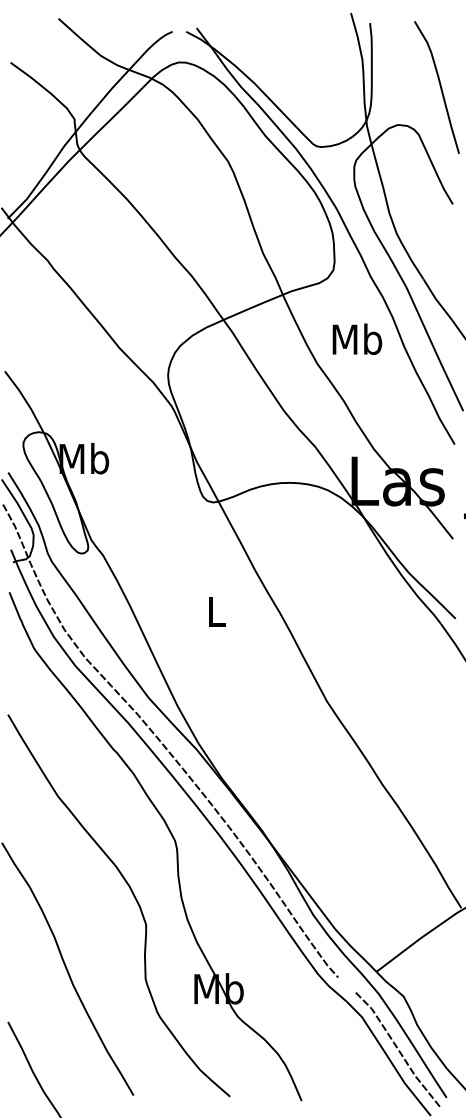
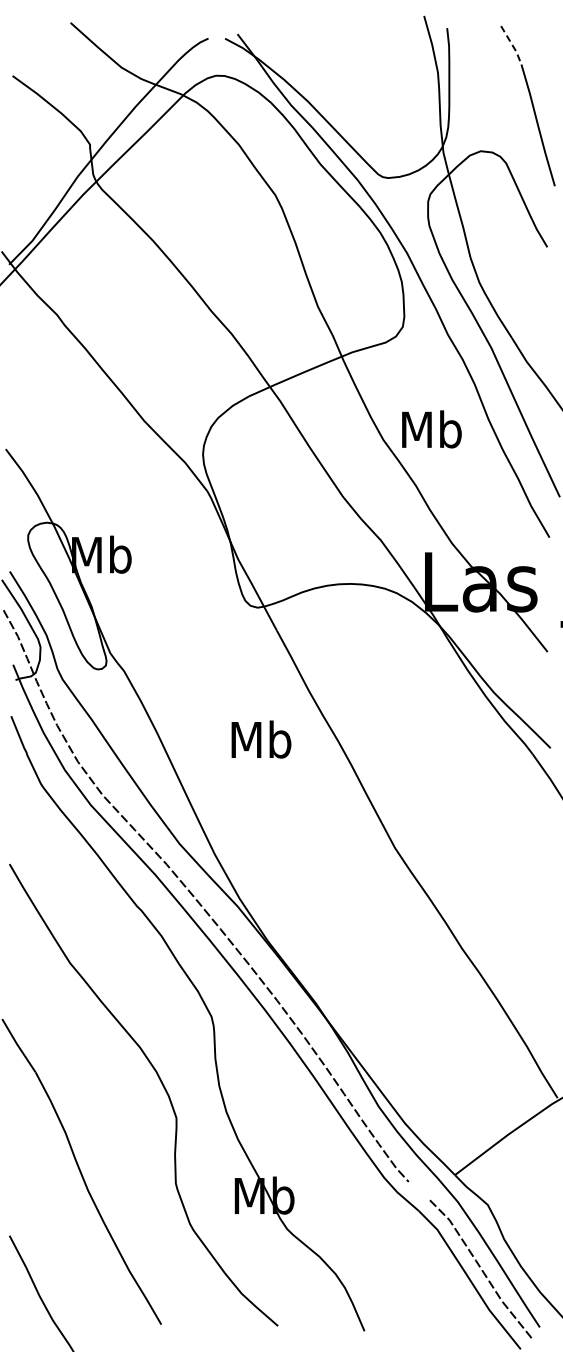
line: (424, 37) -> (512, 45), solid -> dashed
text: (357, 339) -> (431, 429), moved
text: (216, 611) -> (261, 739), L -> Mb

